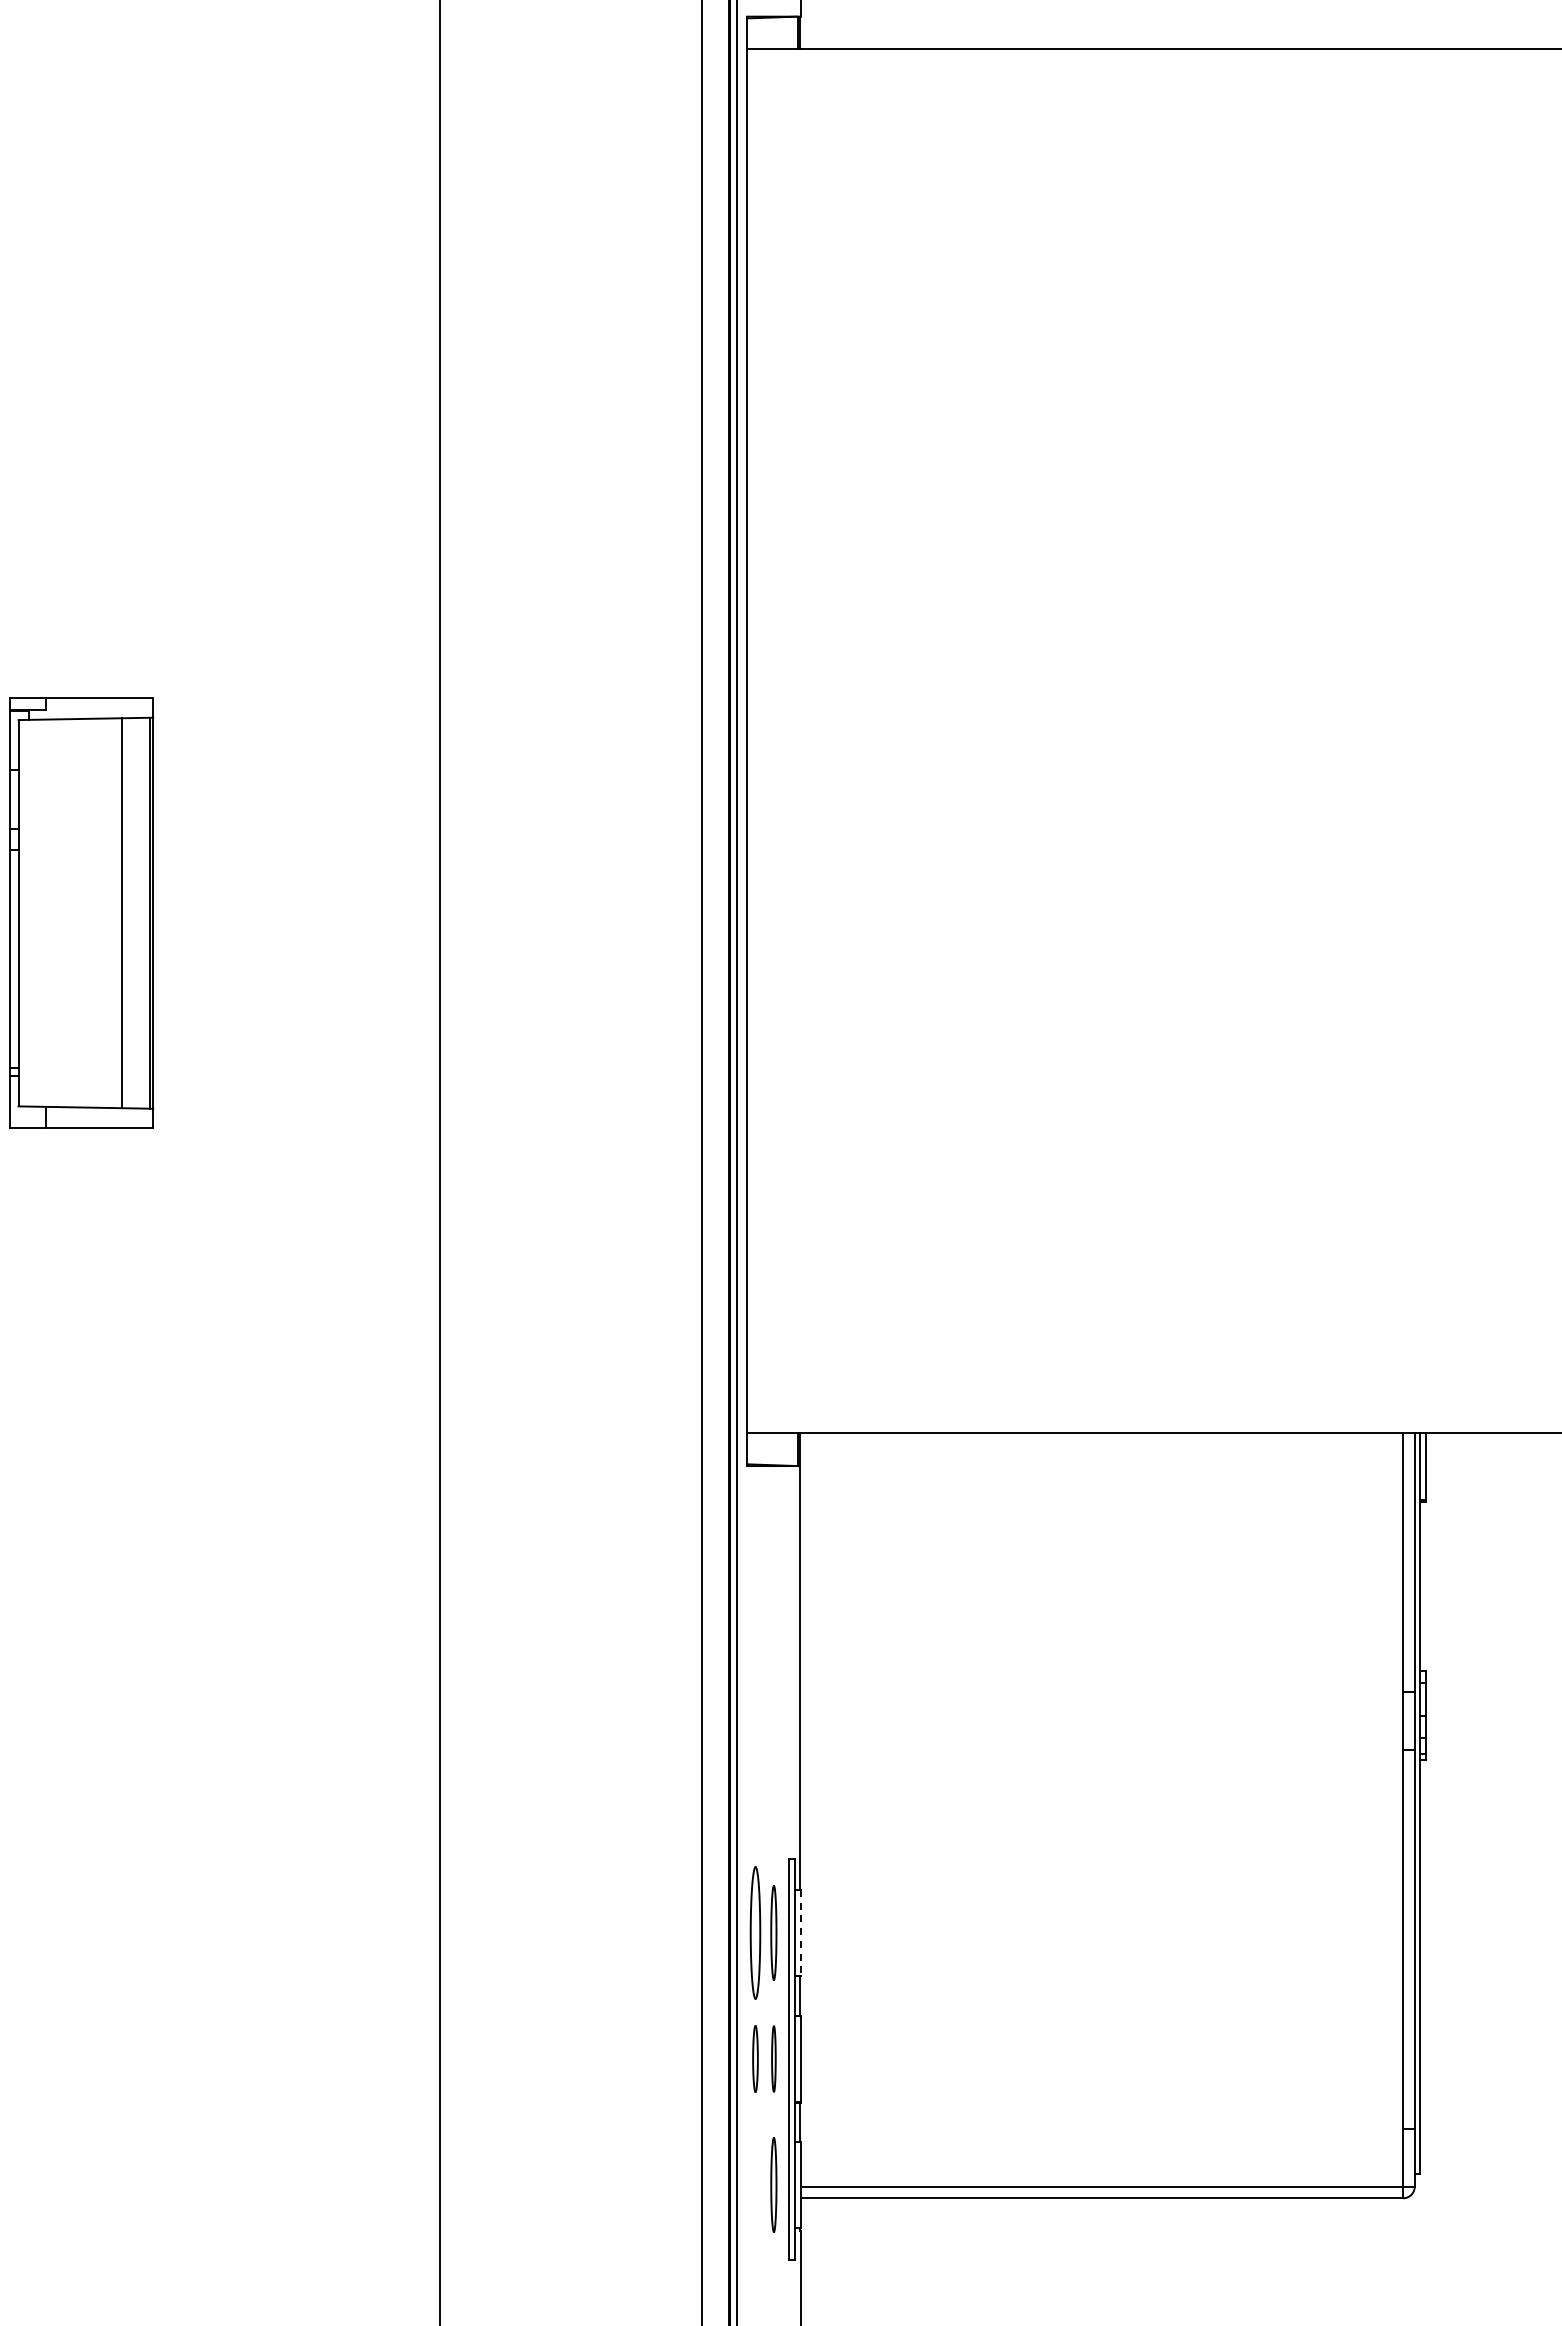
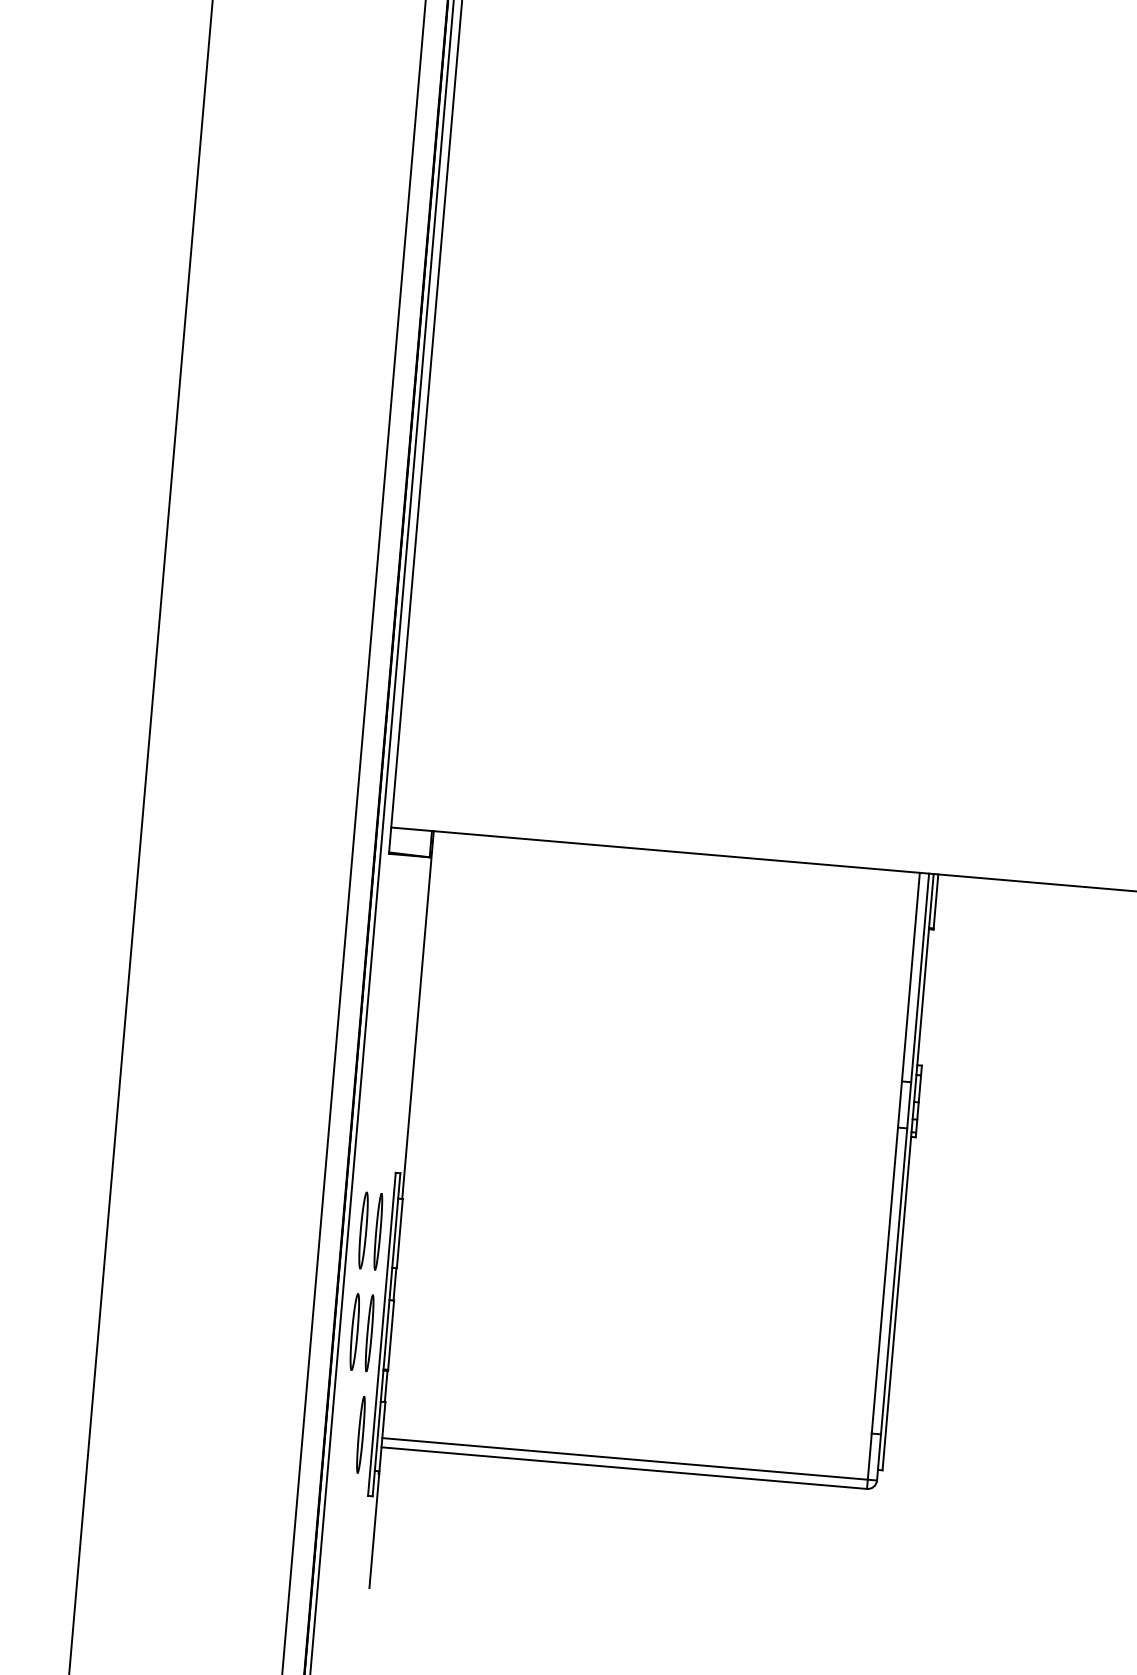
part: (755, 1932) -> (363, 1230), size x0.71
line: (800, 1932) -> (399, 1233), dashed -> solid
part: (755, 2058) -> (354, 1331), size x1.43
part: (773, 2058) -> (369, 1332), size x1.43

